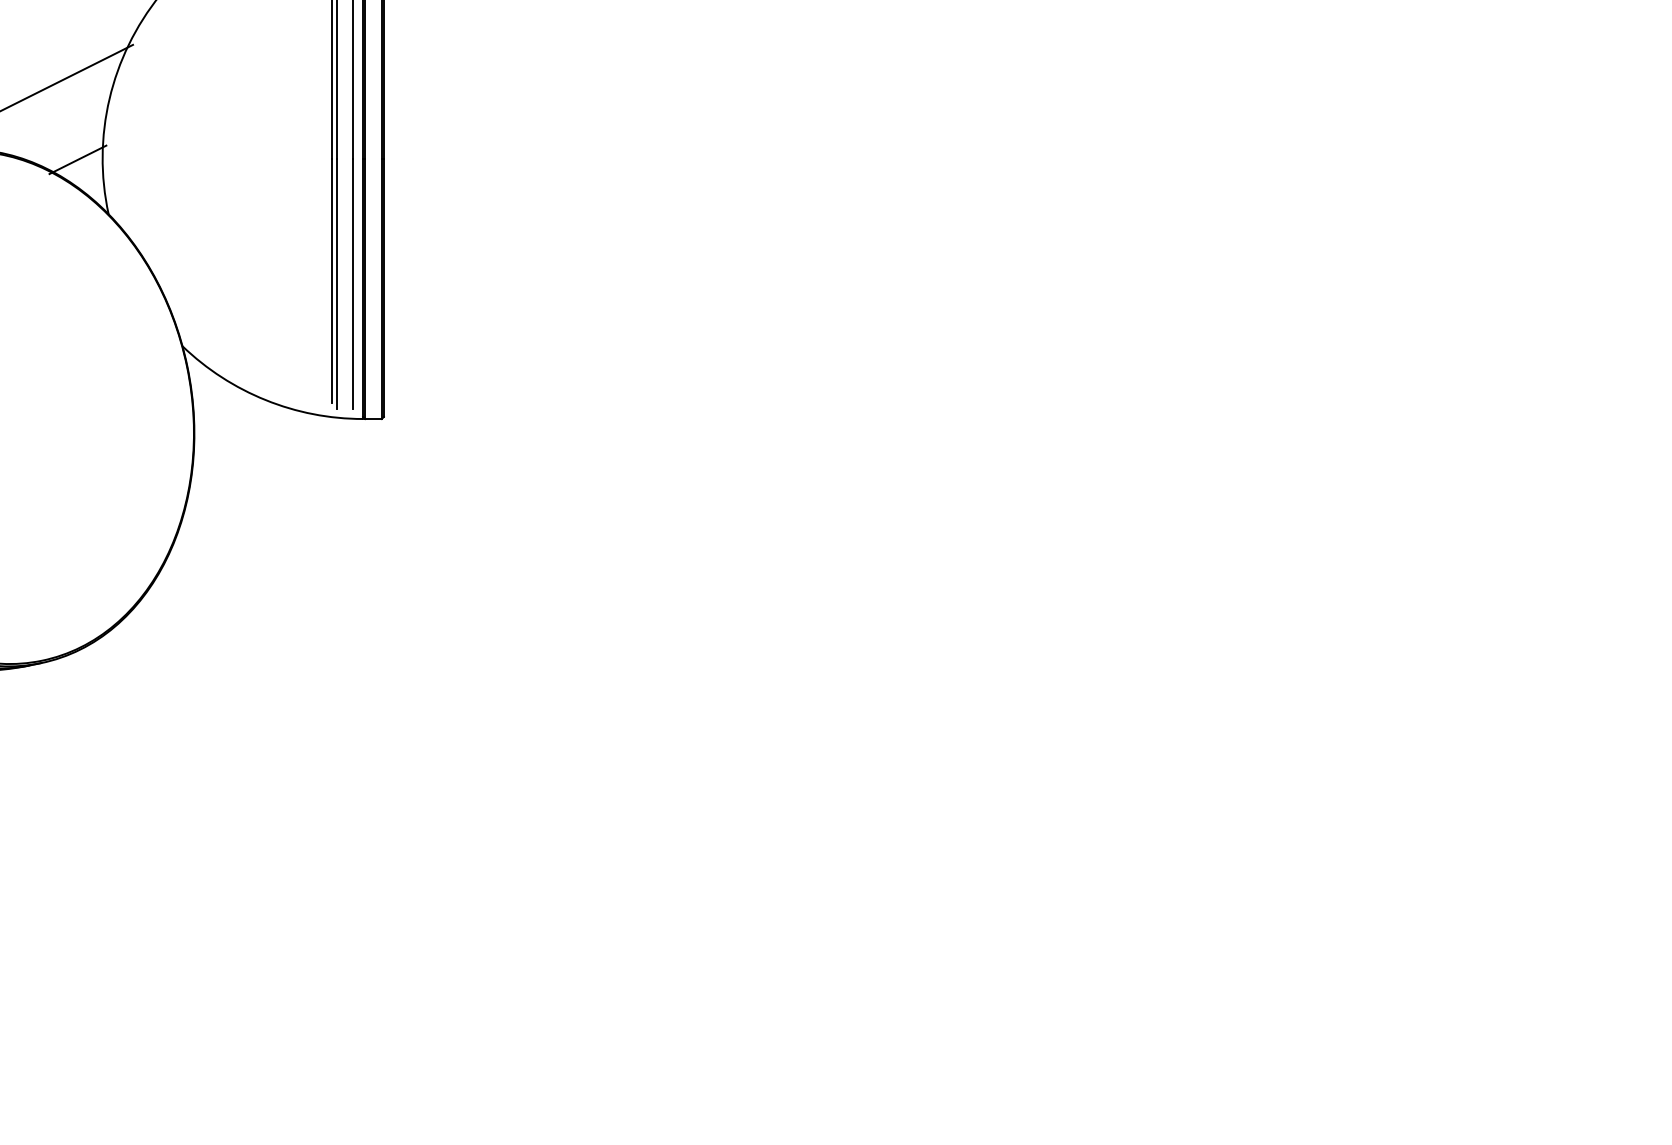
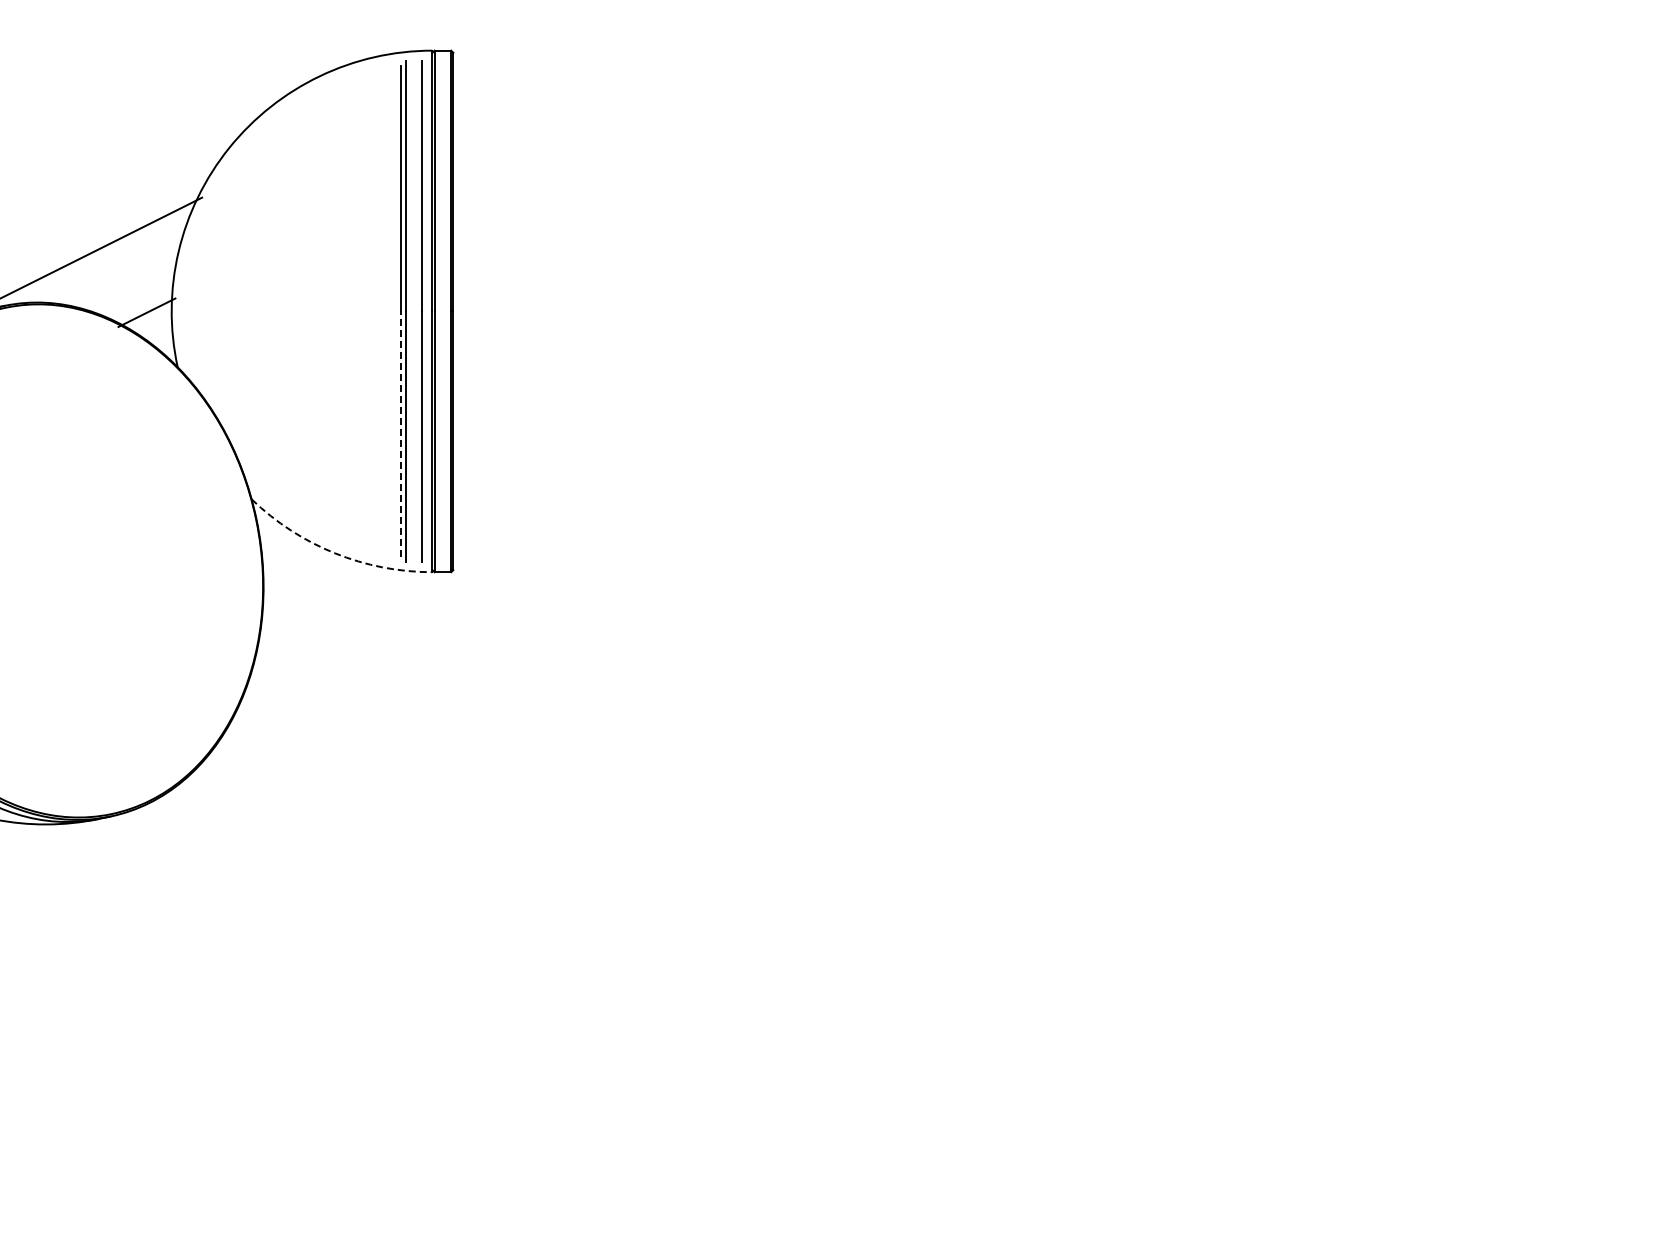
line: (332, 281) -> (401, 434), solid -> dashed
arc: (266, 400) -> (335, 553), solid -> dashed

